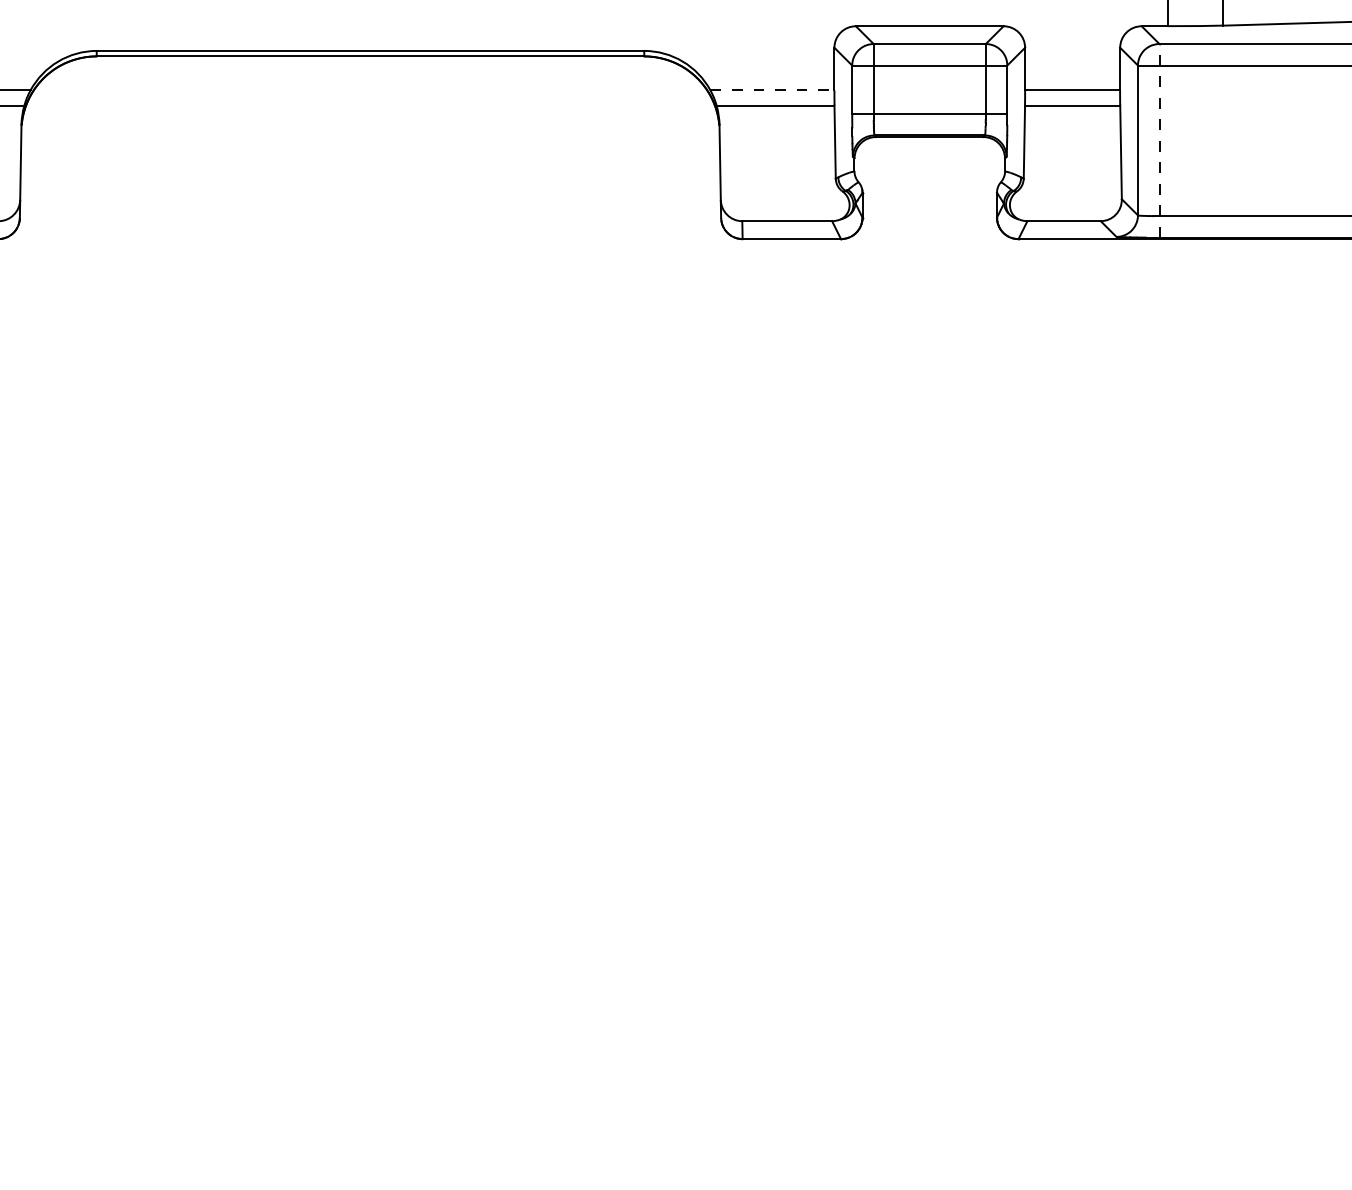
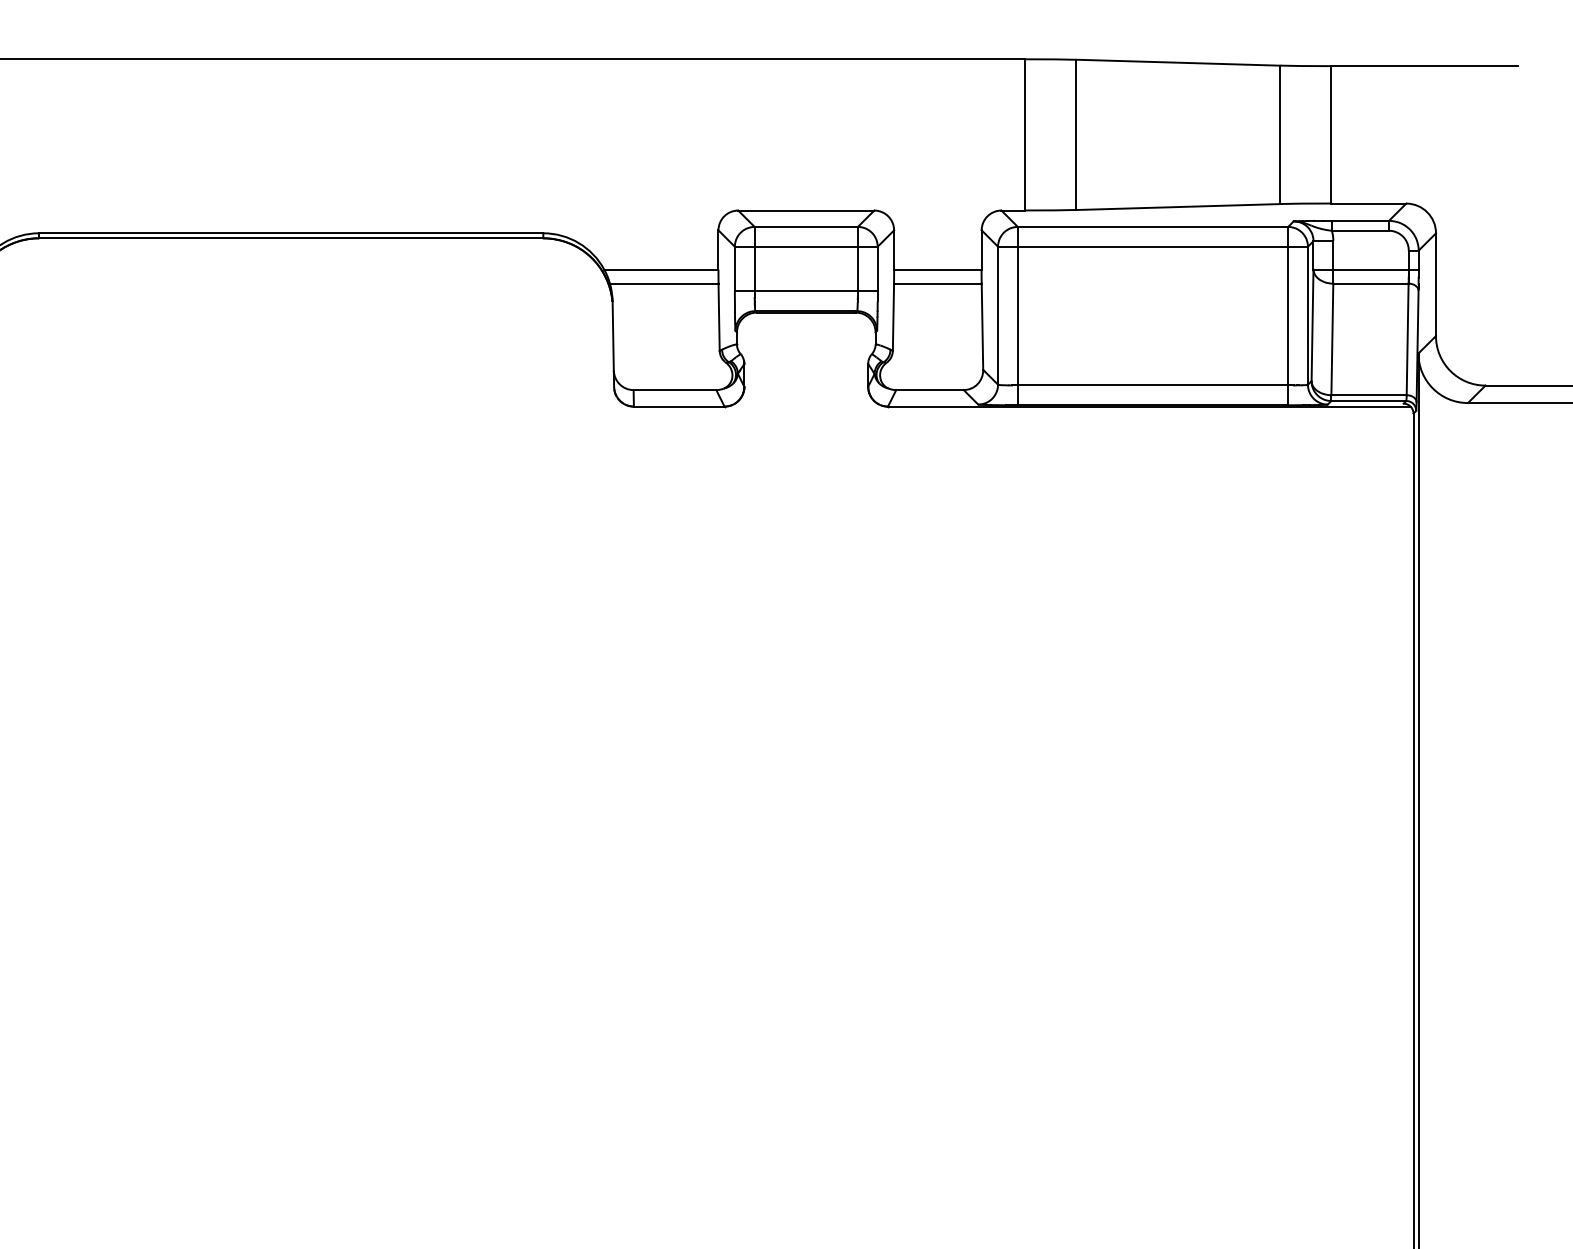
line: (772, 90) -> (661, 269), dashed -> solid
line: (1159, 140) -> (1017, 315), dashed -> solid

